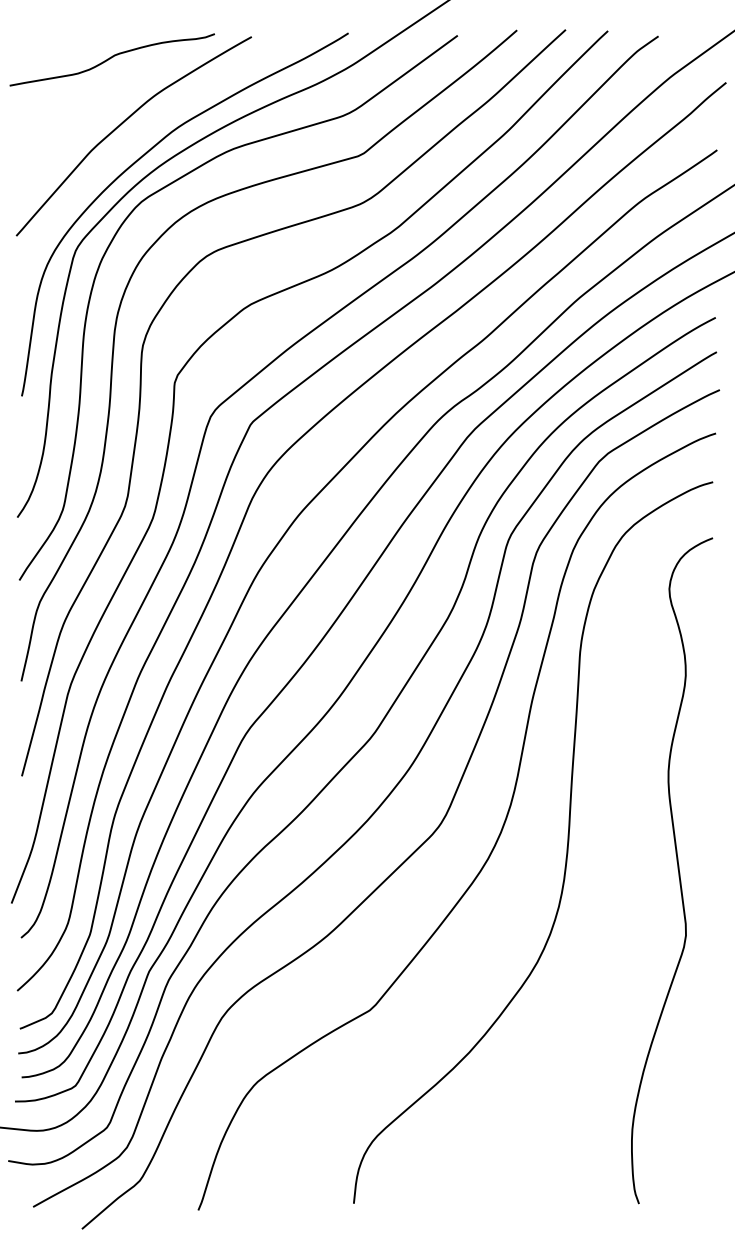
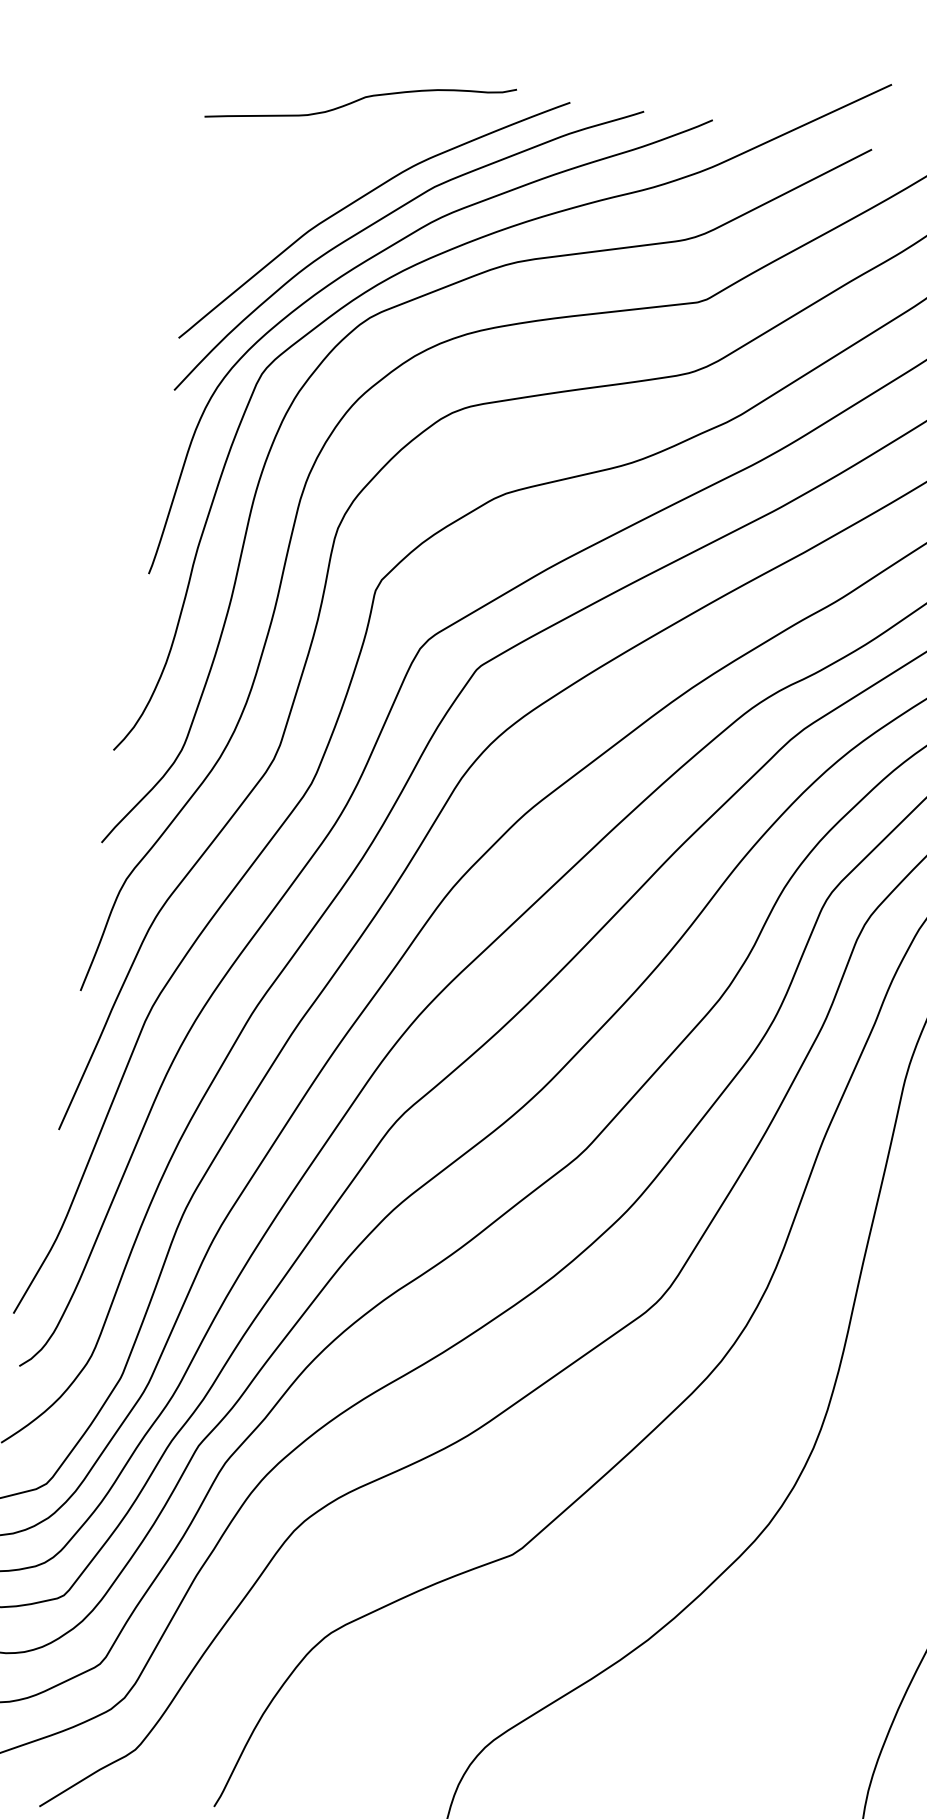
curve: (145, 130) -> (392, 214), added

